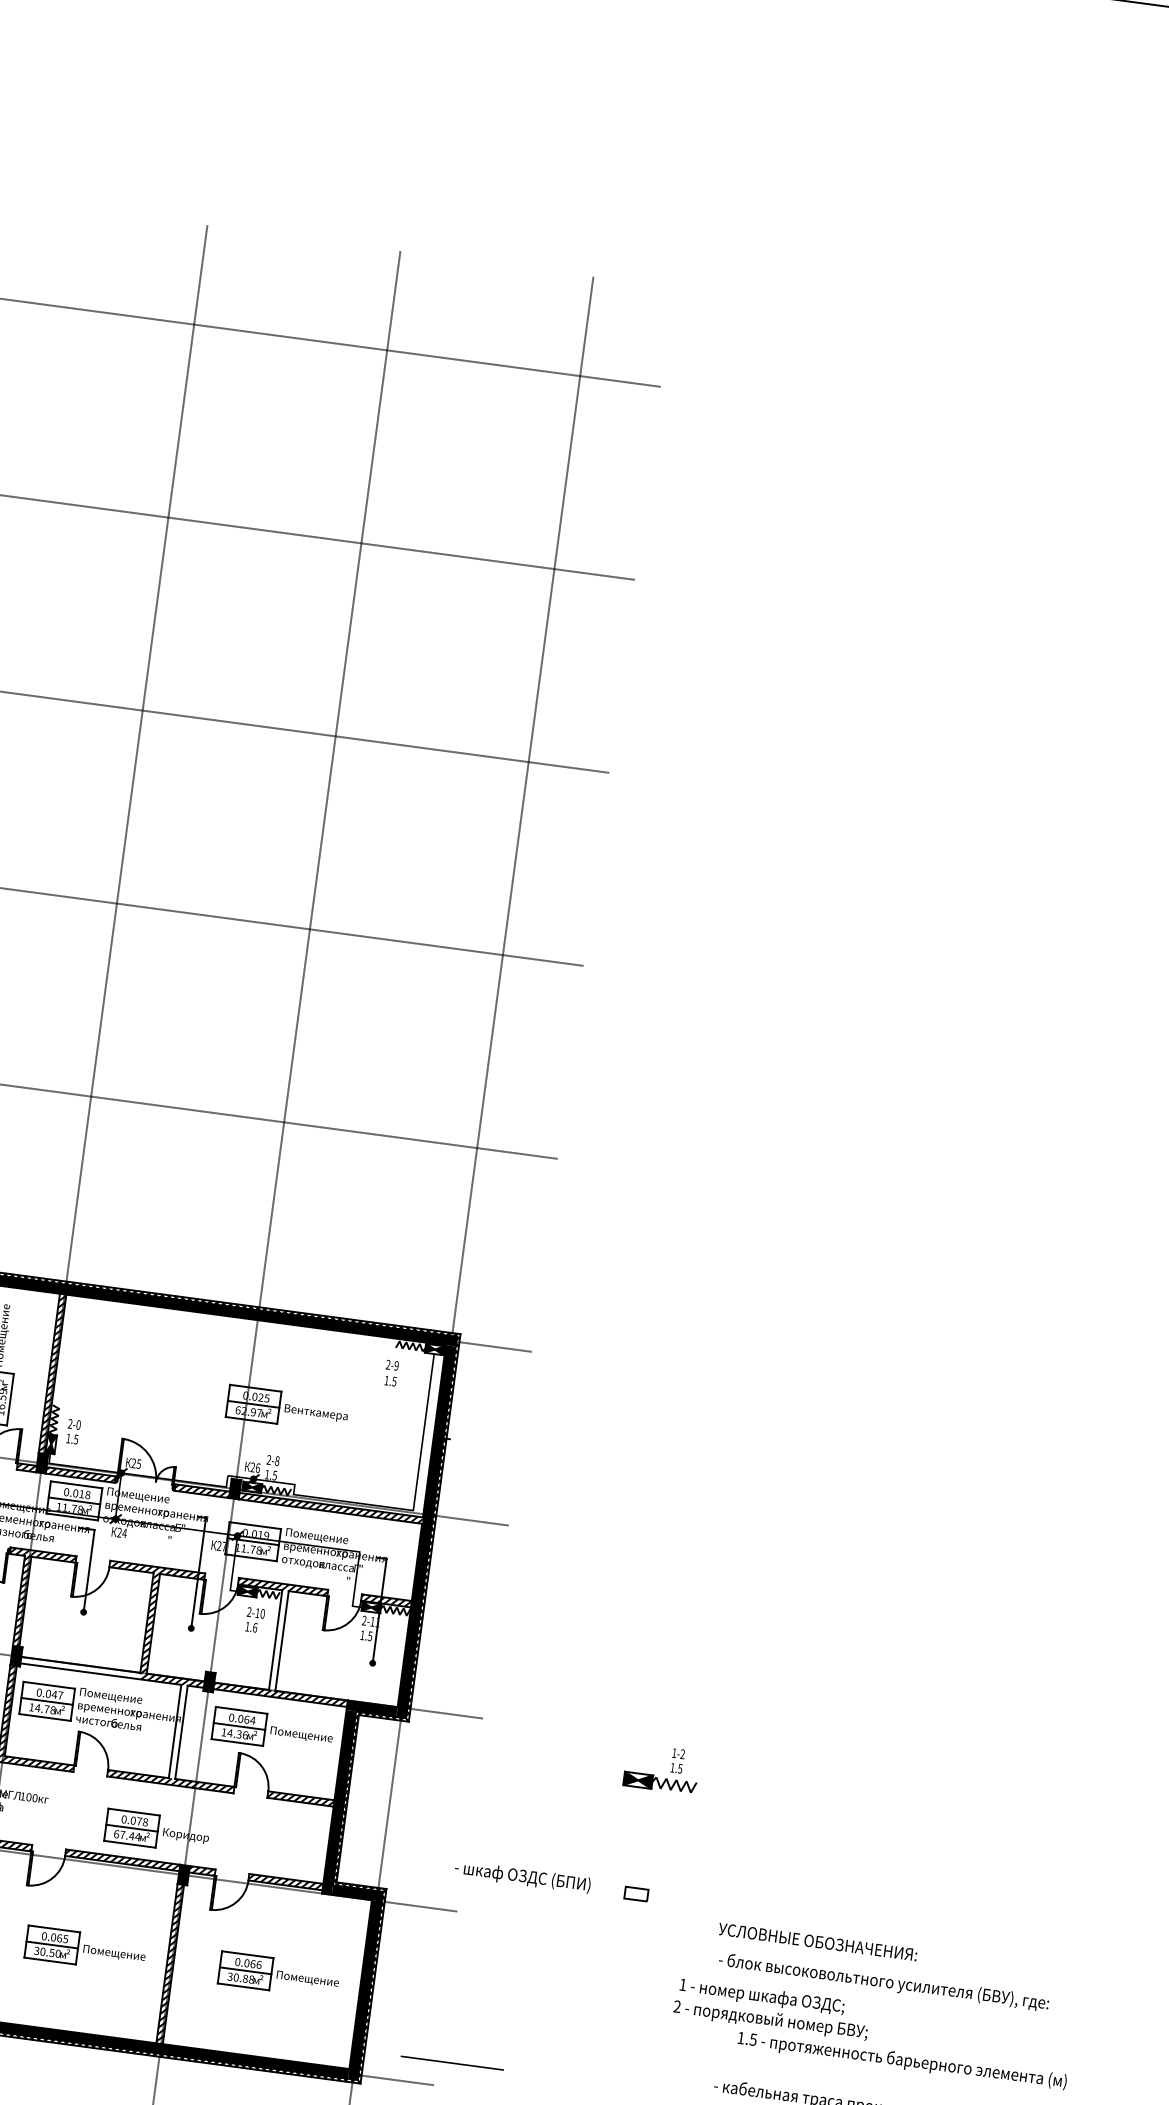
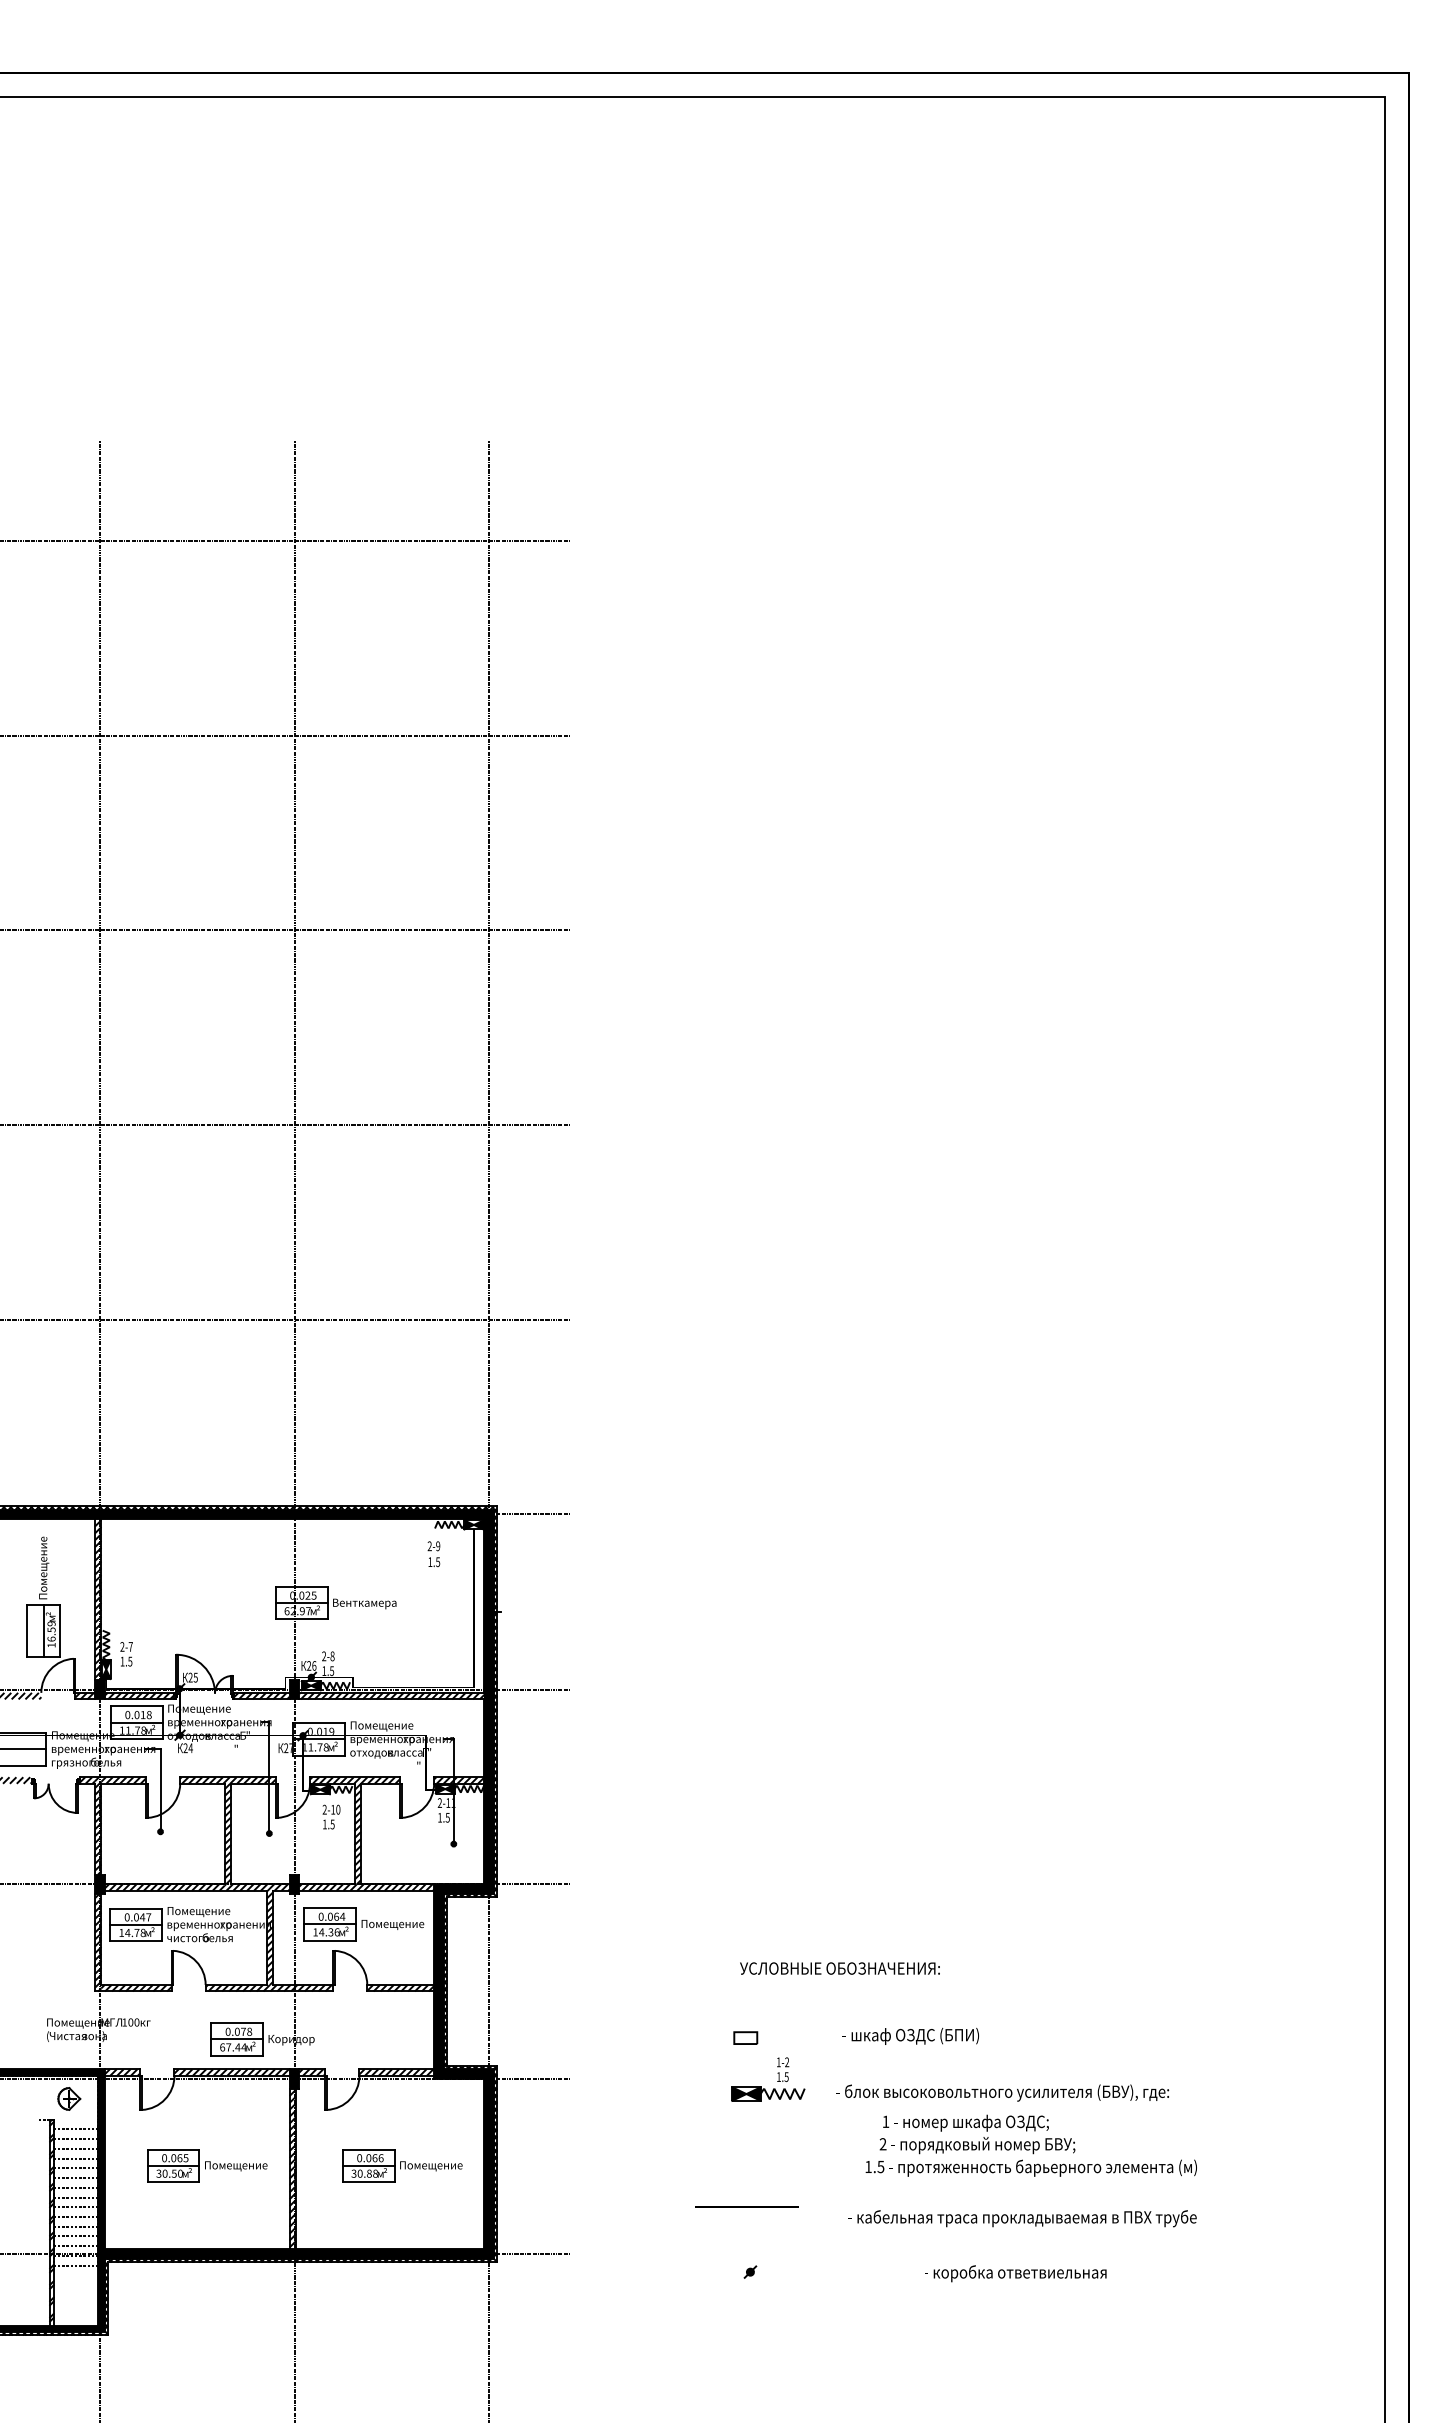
text: (78, 1424) -> (130, 1646), 2-0 -> 2-7
text: (255, 1627) -> (332, 1824), 1.6 -> 1.5
hatch: (278, 1639) -> (357, 1833), added
hatch: (80, 1667) -> (164, 1887), added
hatch: (177, 1731) -> (269, 1937), added
part: (670, 1771) -> (777, 2081), moved
text: (522, 1876) -> (910, 2035), moved
text: (817, 1941) -> (839, 1968), moved
text: (772, 2009) -> (977, 2134), moved
line: (452, 2062) -> (746, 2206), moved

